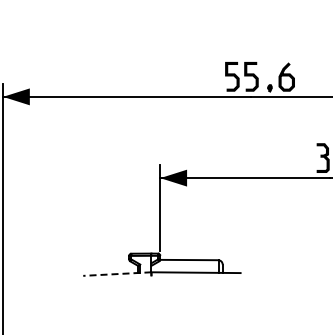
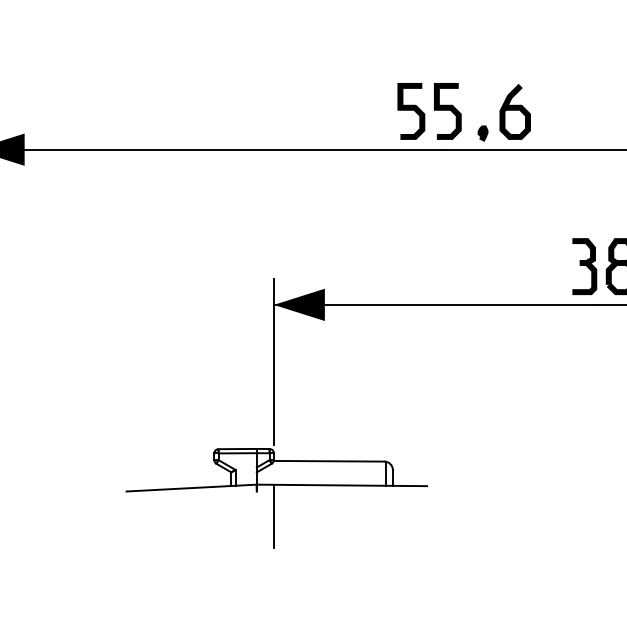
line: (116, 274) -> (190, 488), dashed -> solid
line: (160, 288) -> (274, 515), added

